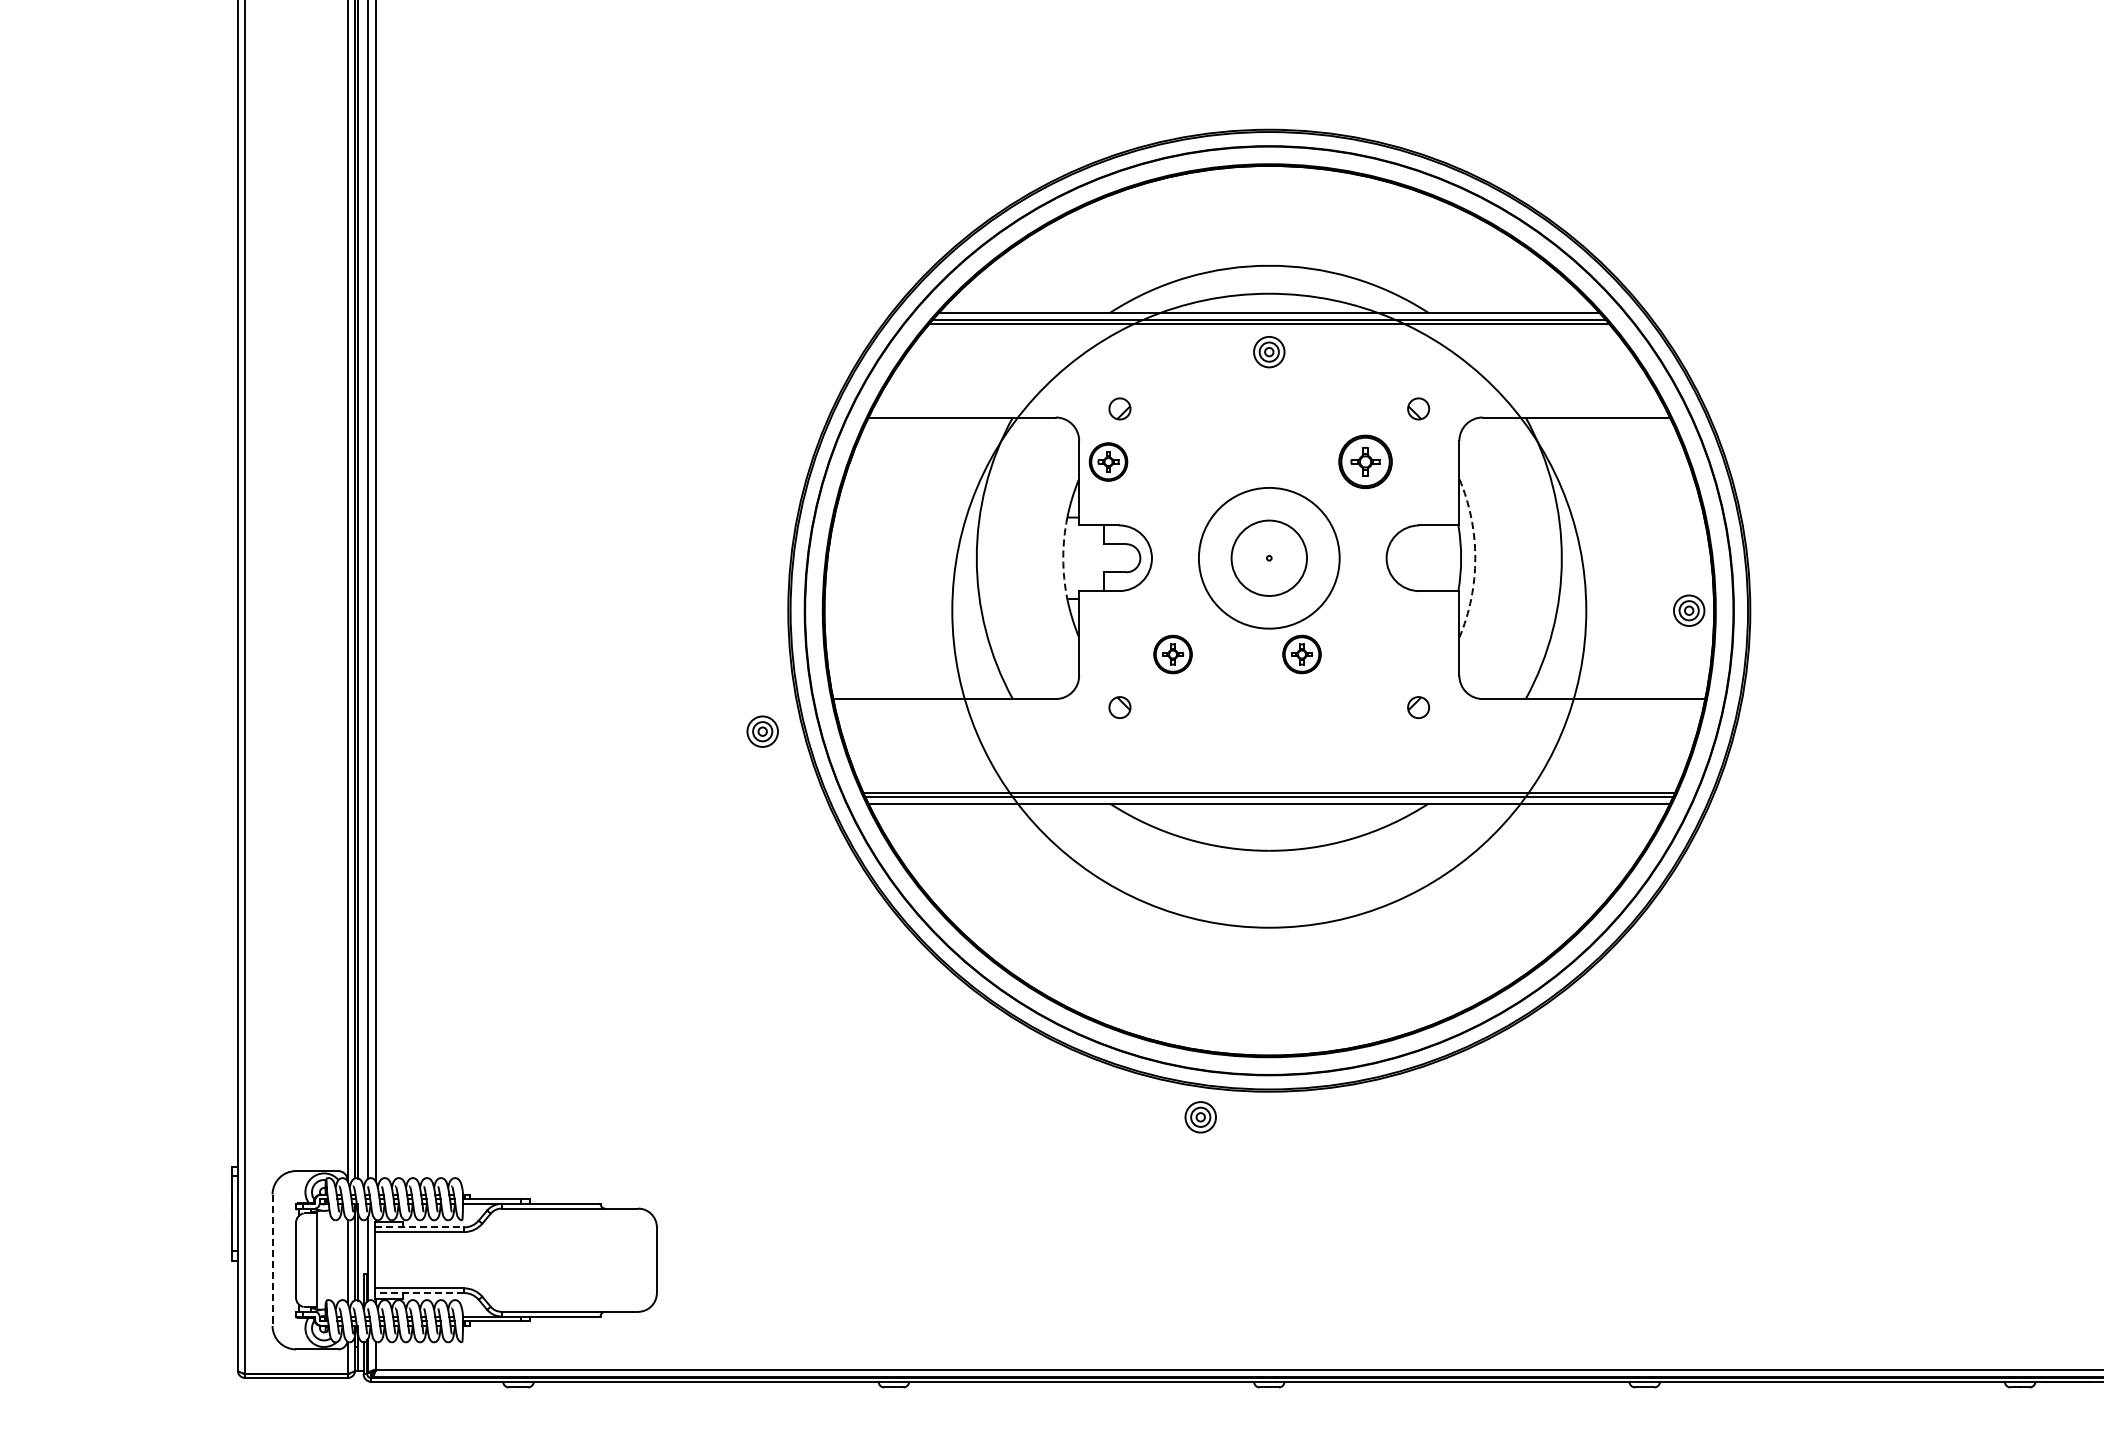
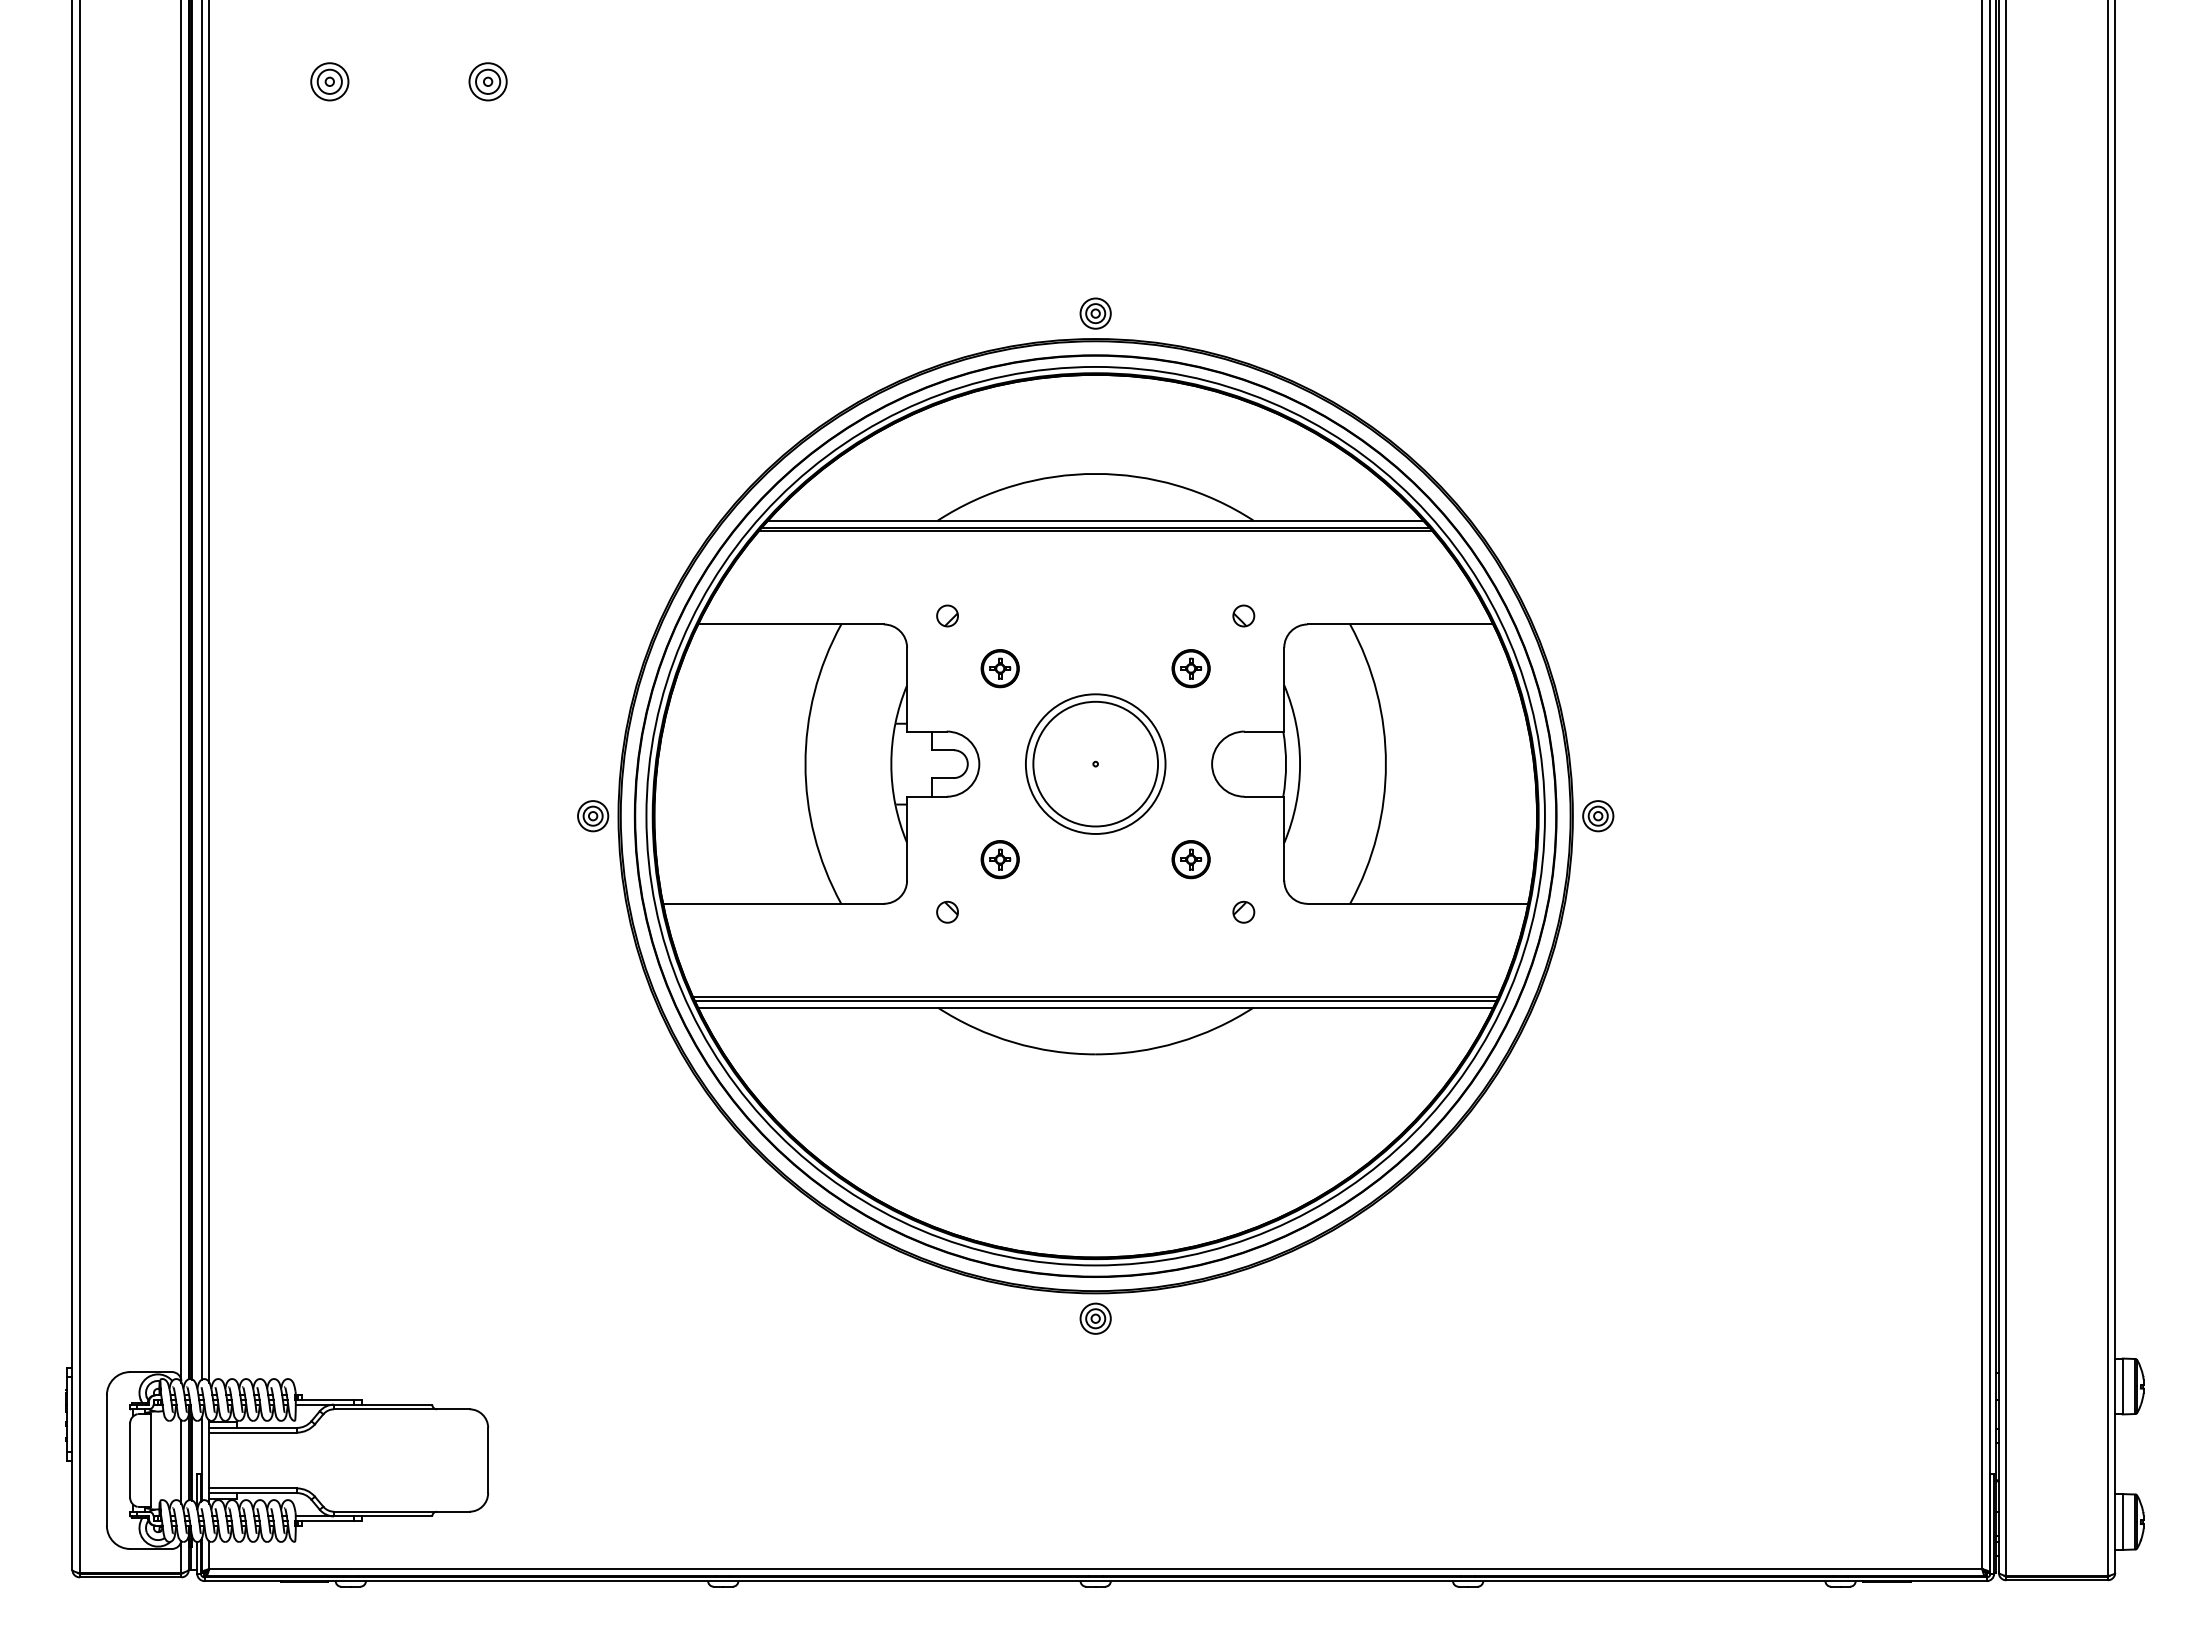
part: (1269, 351) -> (1095, 313), moved
part: (1107, 461) -> (999, 668), moved
part: (1364, 461) -> (1190, 668), size x0.71
circle: (1269, 557) -> (1095, 763), size x1.67
arc: (1063, 558) -> (891, 764), dashed -> solid
arc: (1475, 558) -> (1300, 764), dashed -> solid
circle: (1269, 610) -> (1095, 815), size x1.43
part: (1689, 611) -> (1598, 816), moved
part: (1301, 654) -> (1190, 859), moved
part: (763, 732) -> (593, 816), moved
part: (1200, 1117) -> (1095, 1318), moved
line: (420, 1226) -> (253, 1427), dashed -> solid
line: (272, 1261) -> (106, 1461), dashed -> solid
line: (419, 1293) -> (252, 1493), dashed -> solid

